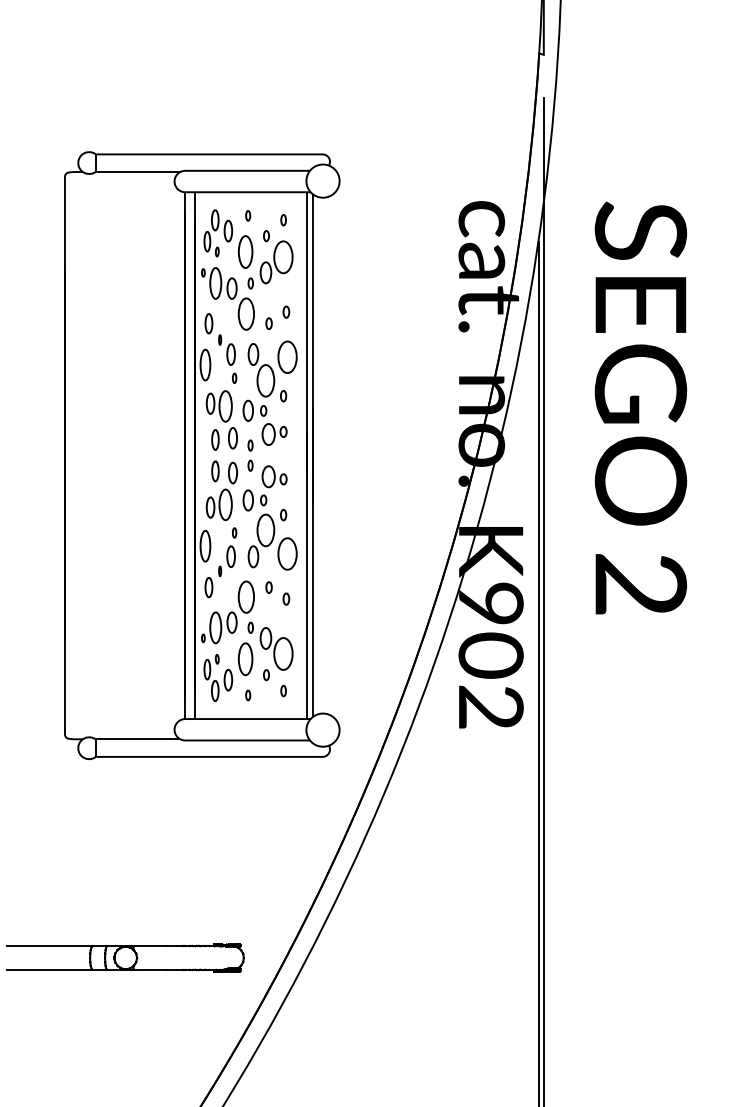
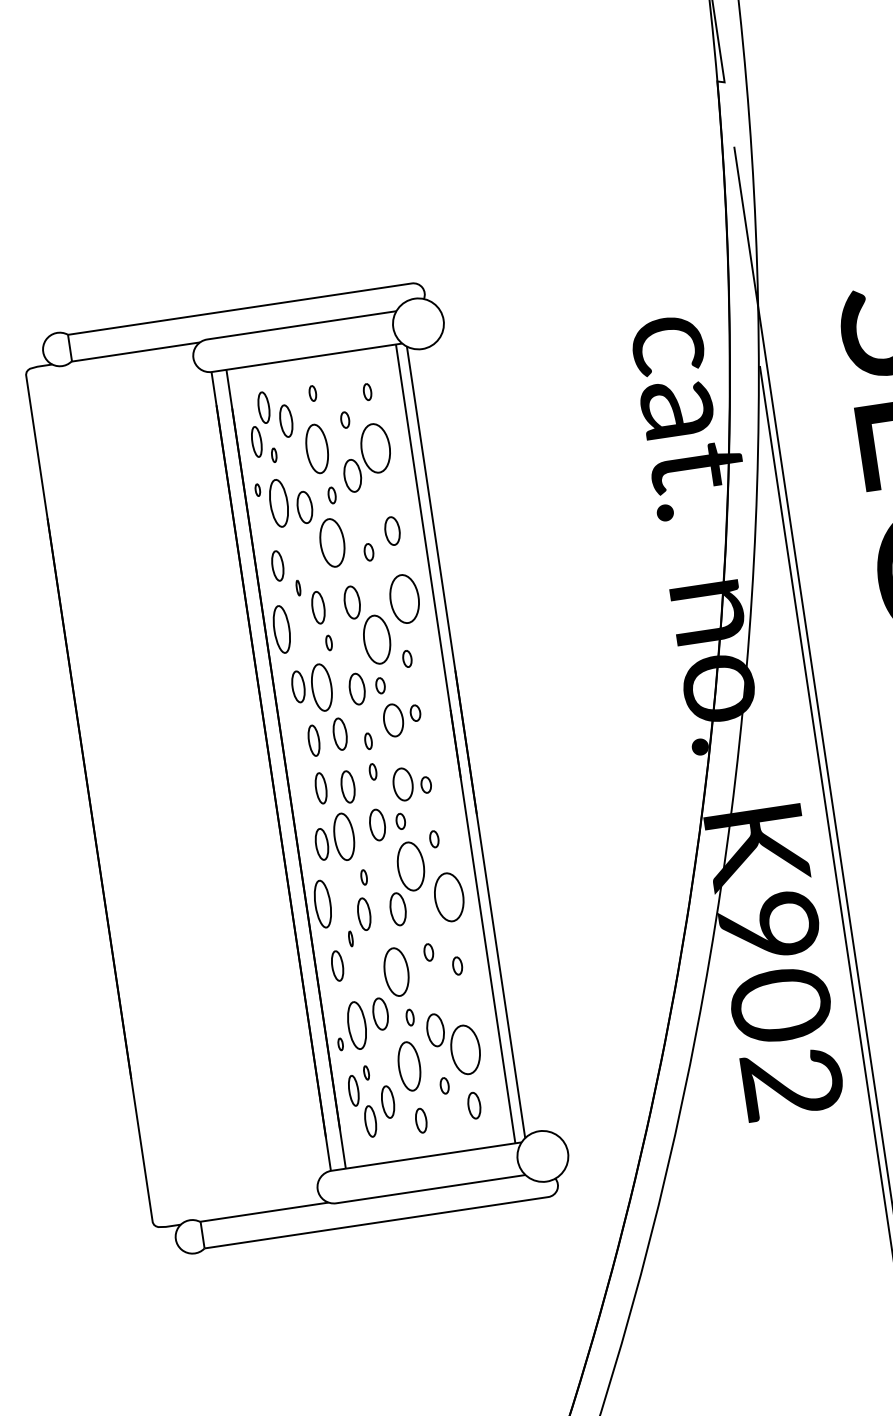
part: (286, 311) -> (392, 529), size x1.6
part: (283, 691) -> (474, 1106), size x1.6
part: (248, 695) -> (422, 1120), size x1.6

